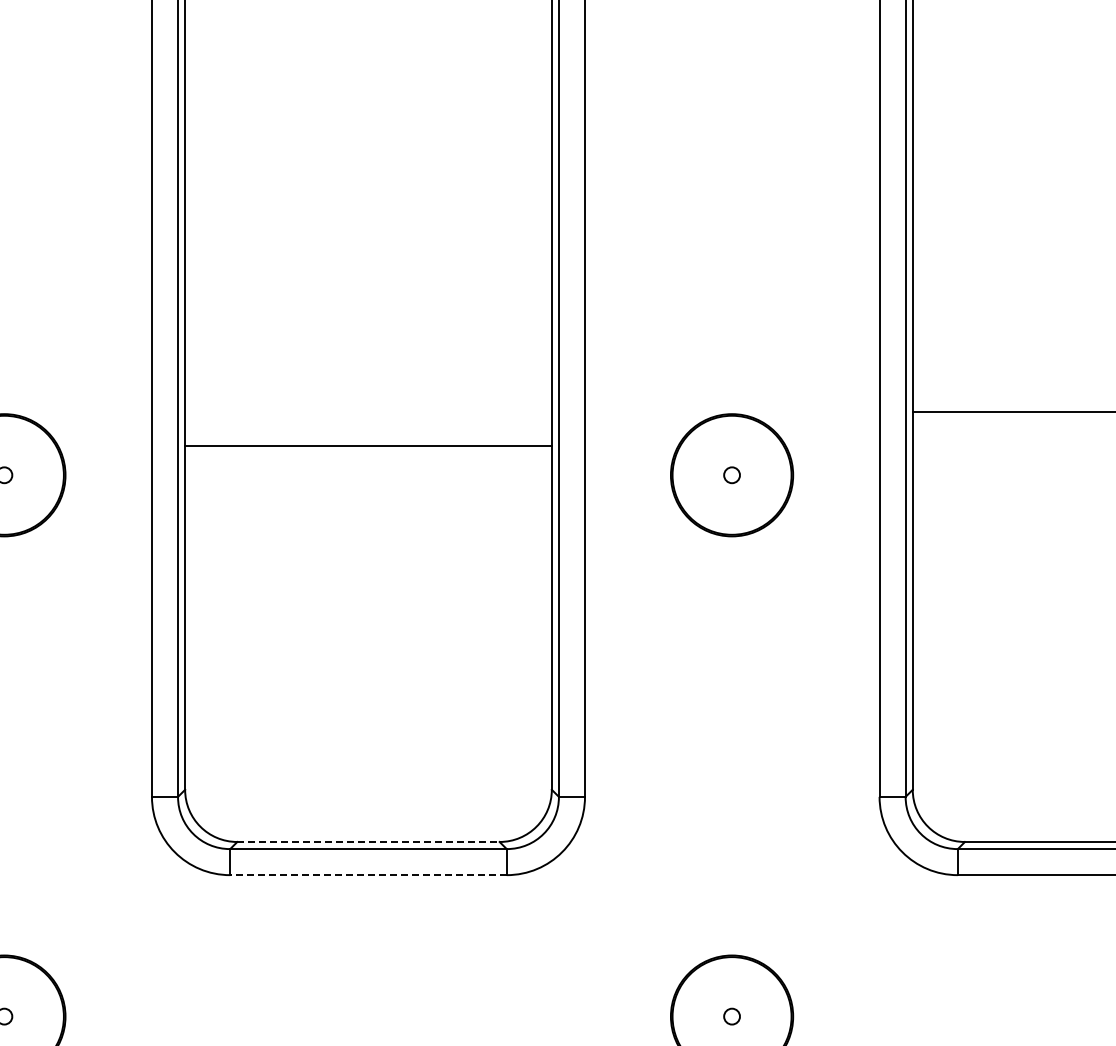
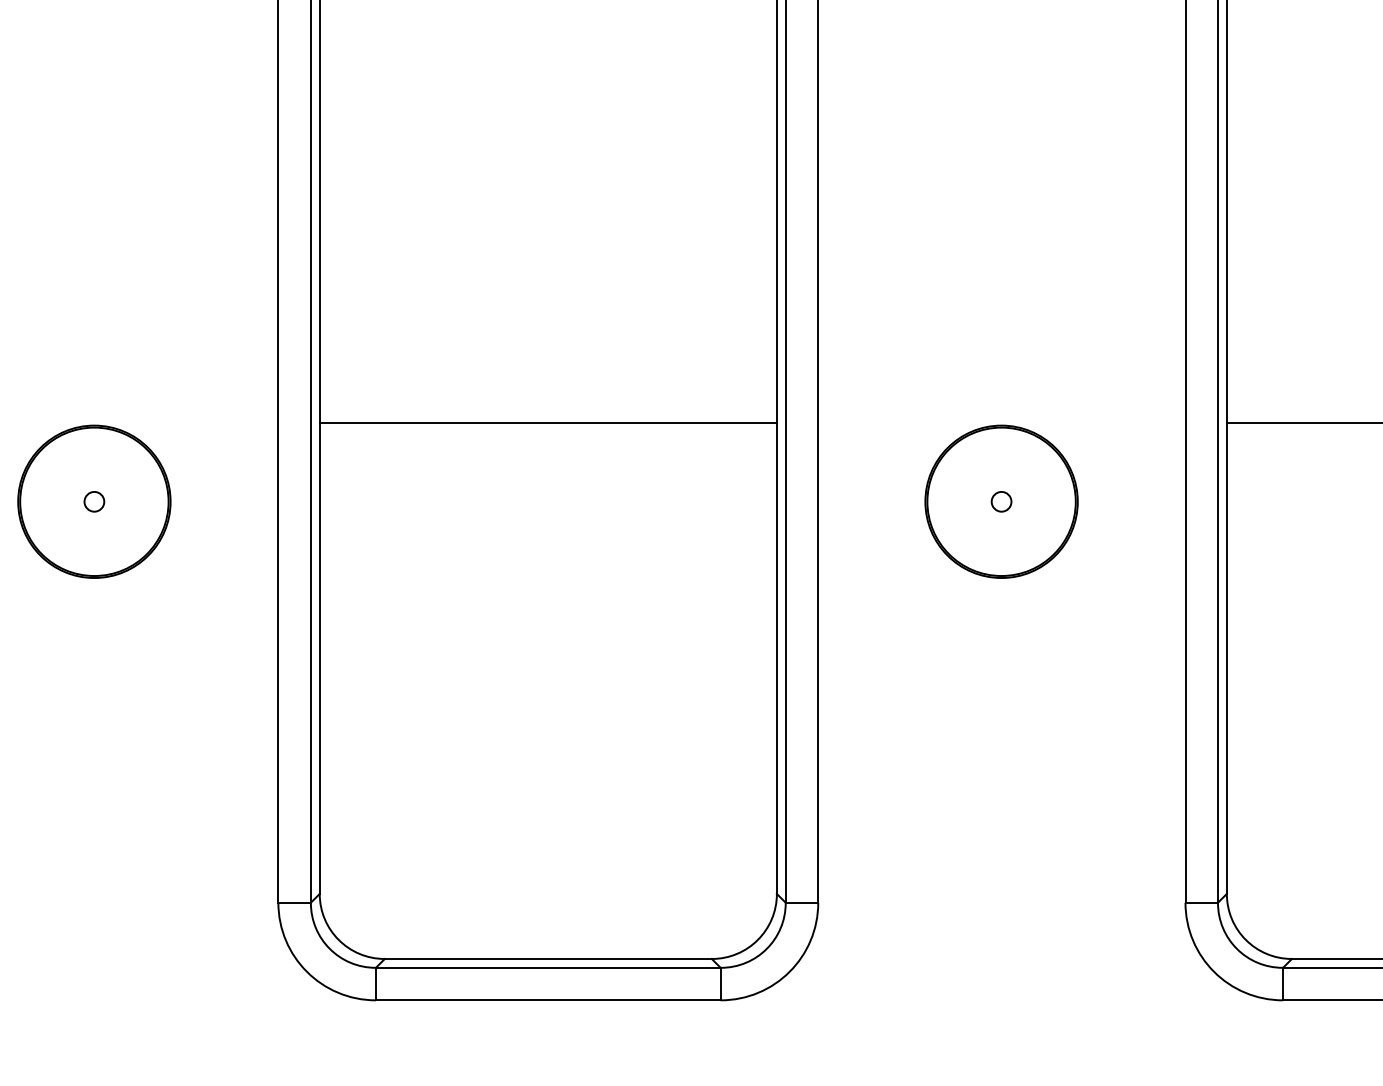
line: (368, 446) -> (548, 423), moved
line: (368, 842) -> (548, 959), dashed -> solid
line: (368, 875) -> (548, 1000), dashed -> solid

